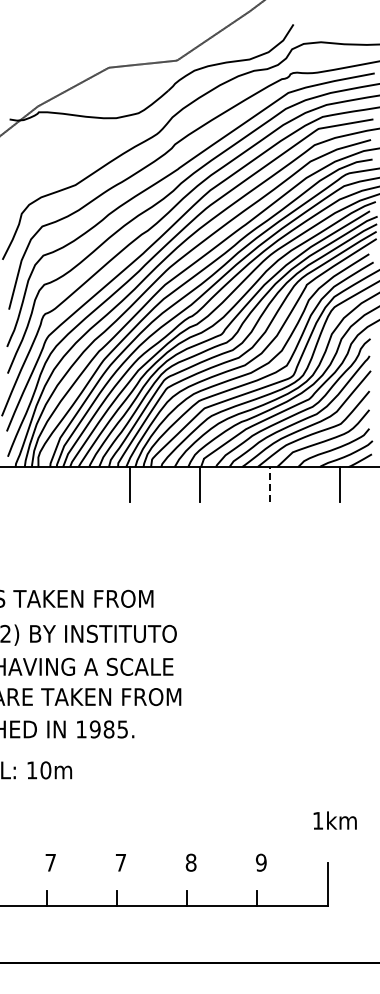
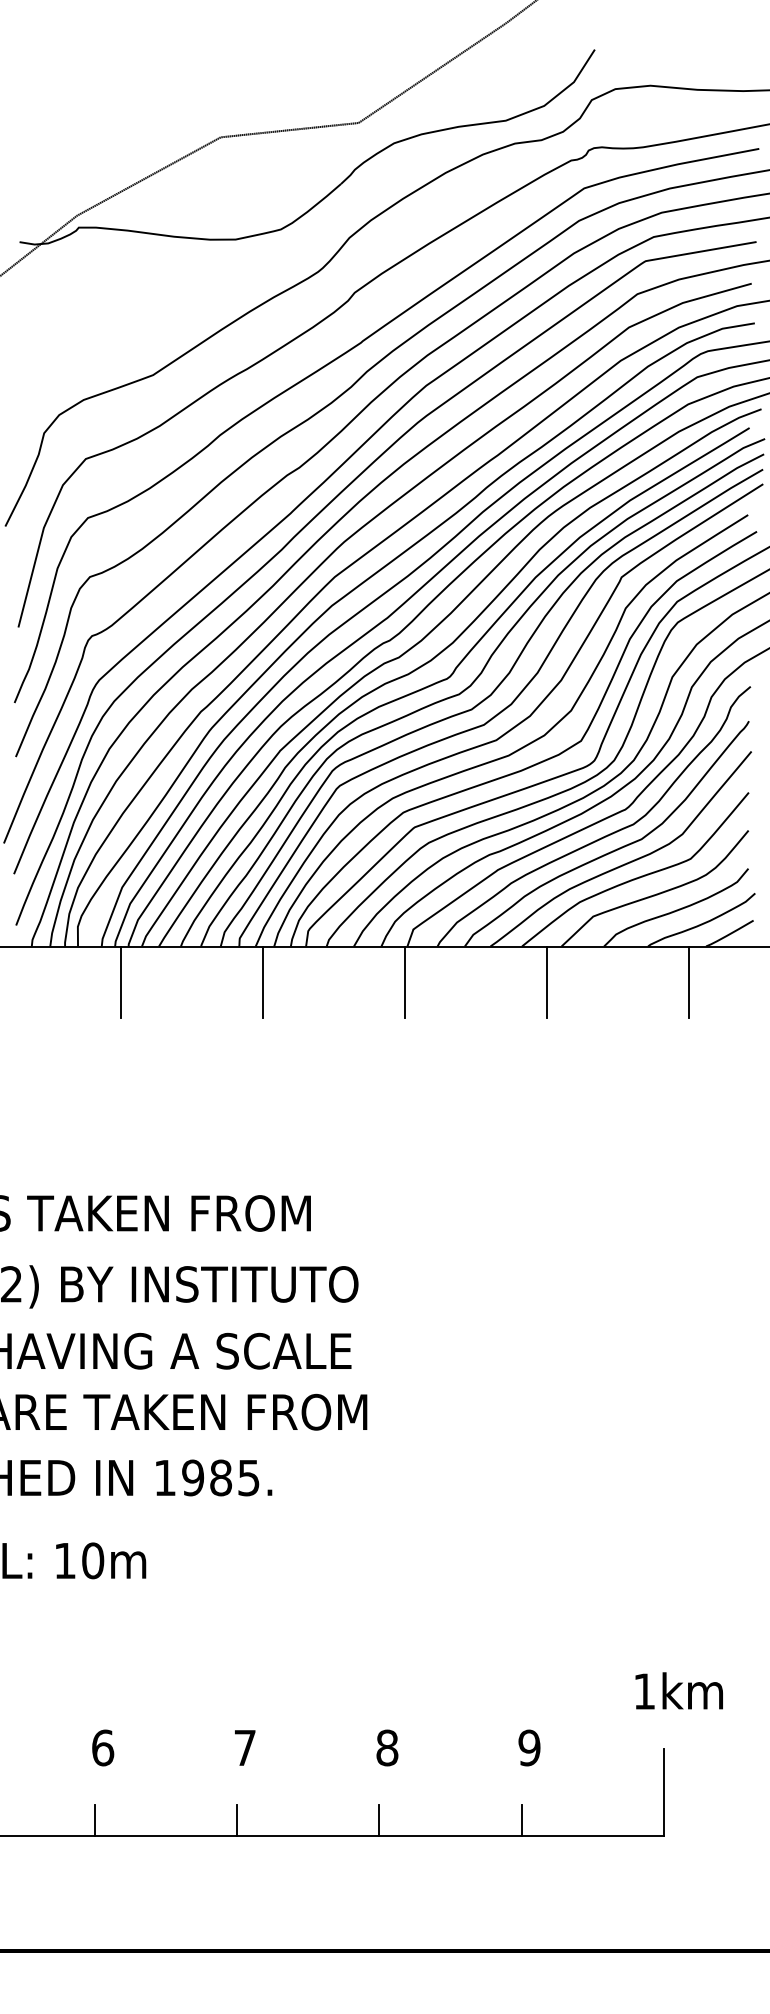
line: (59, 484) -> (120, 981), added
line: (270, 484) -> (548, 981), dashed -> solid
text: (334, 820) -> (677, 1690), moved
text: (50, 862) -> (102, 1747), 7 -> 6

